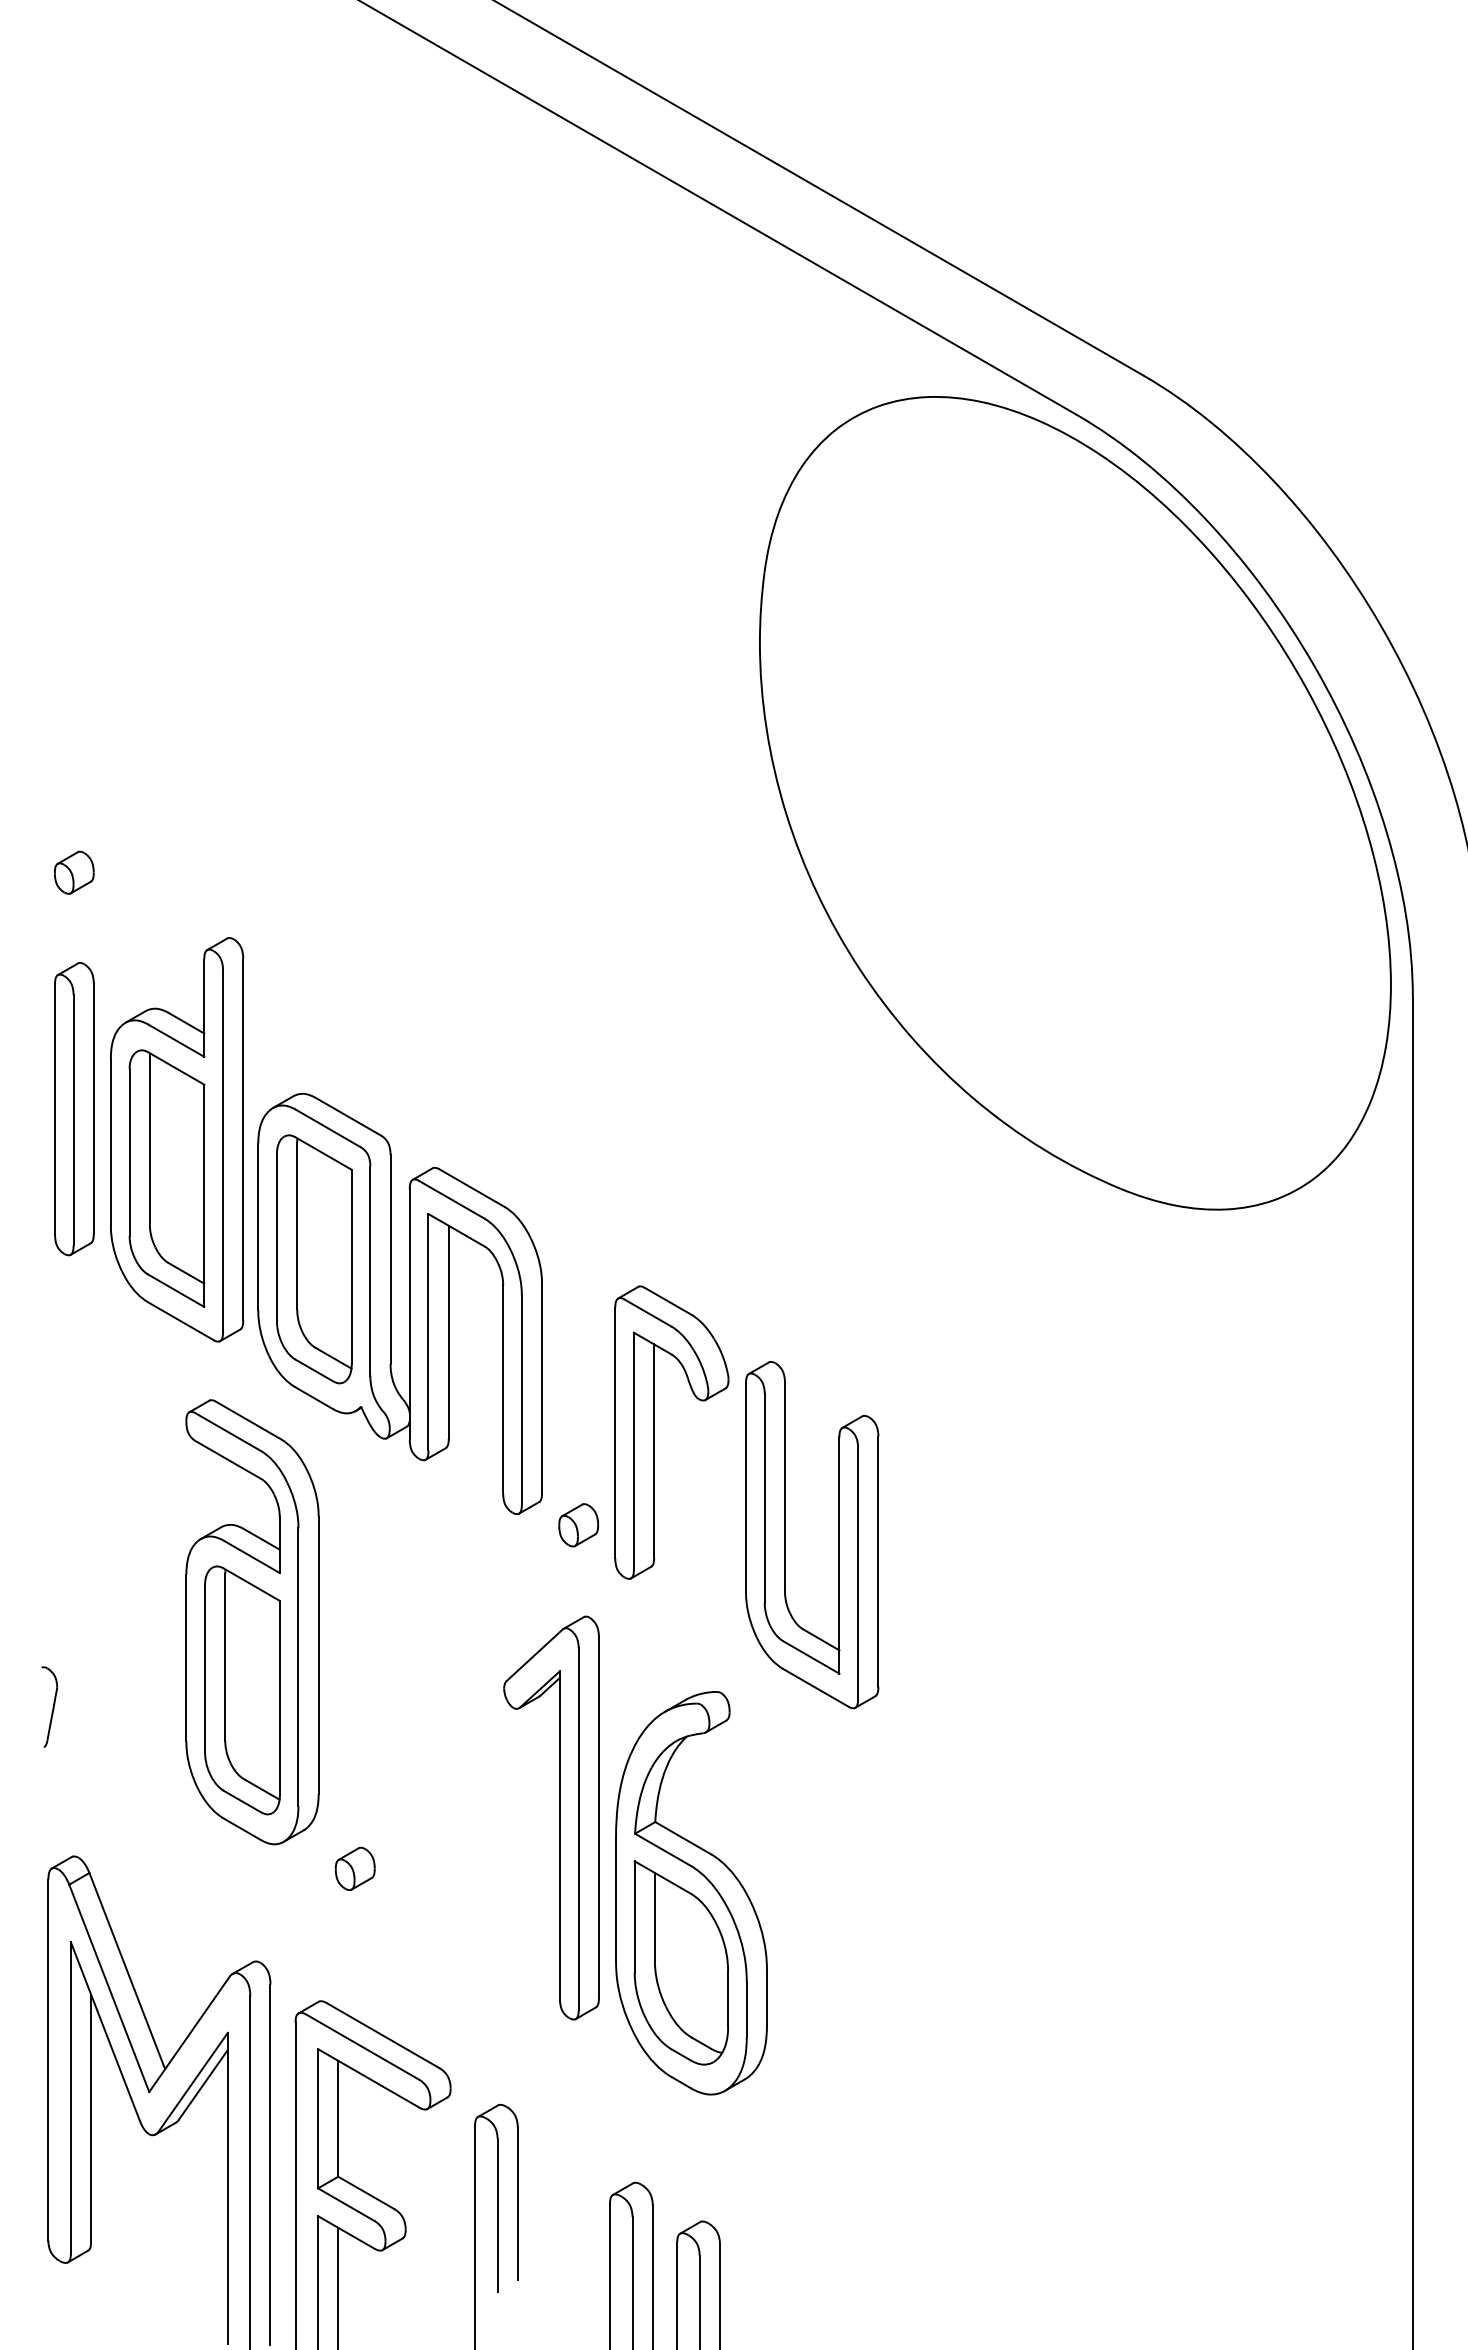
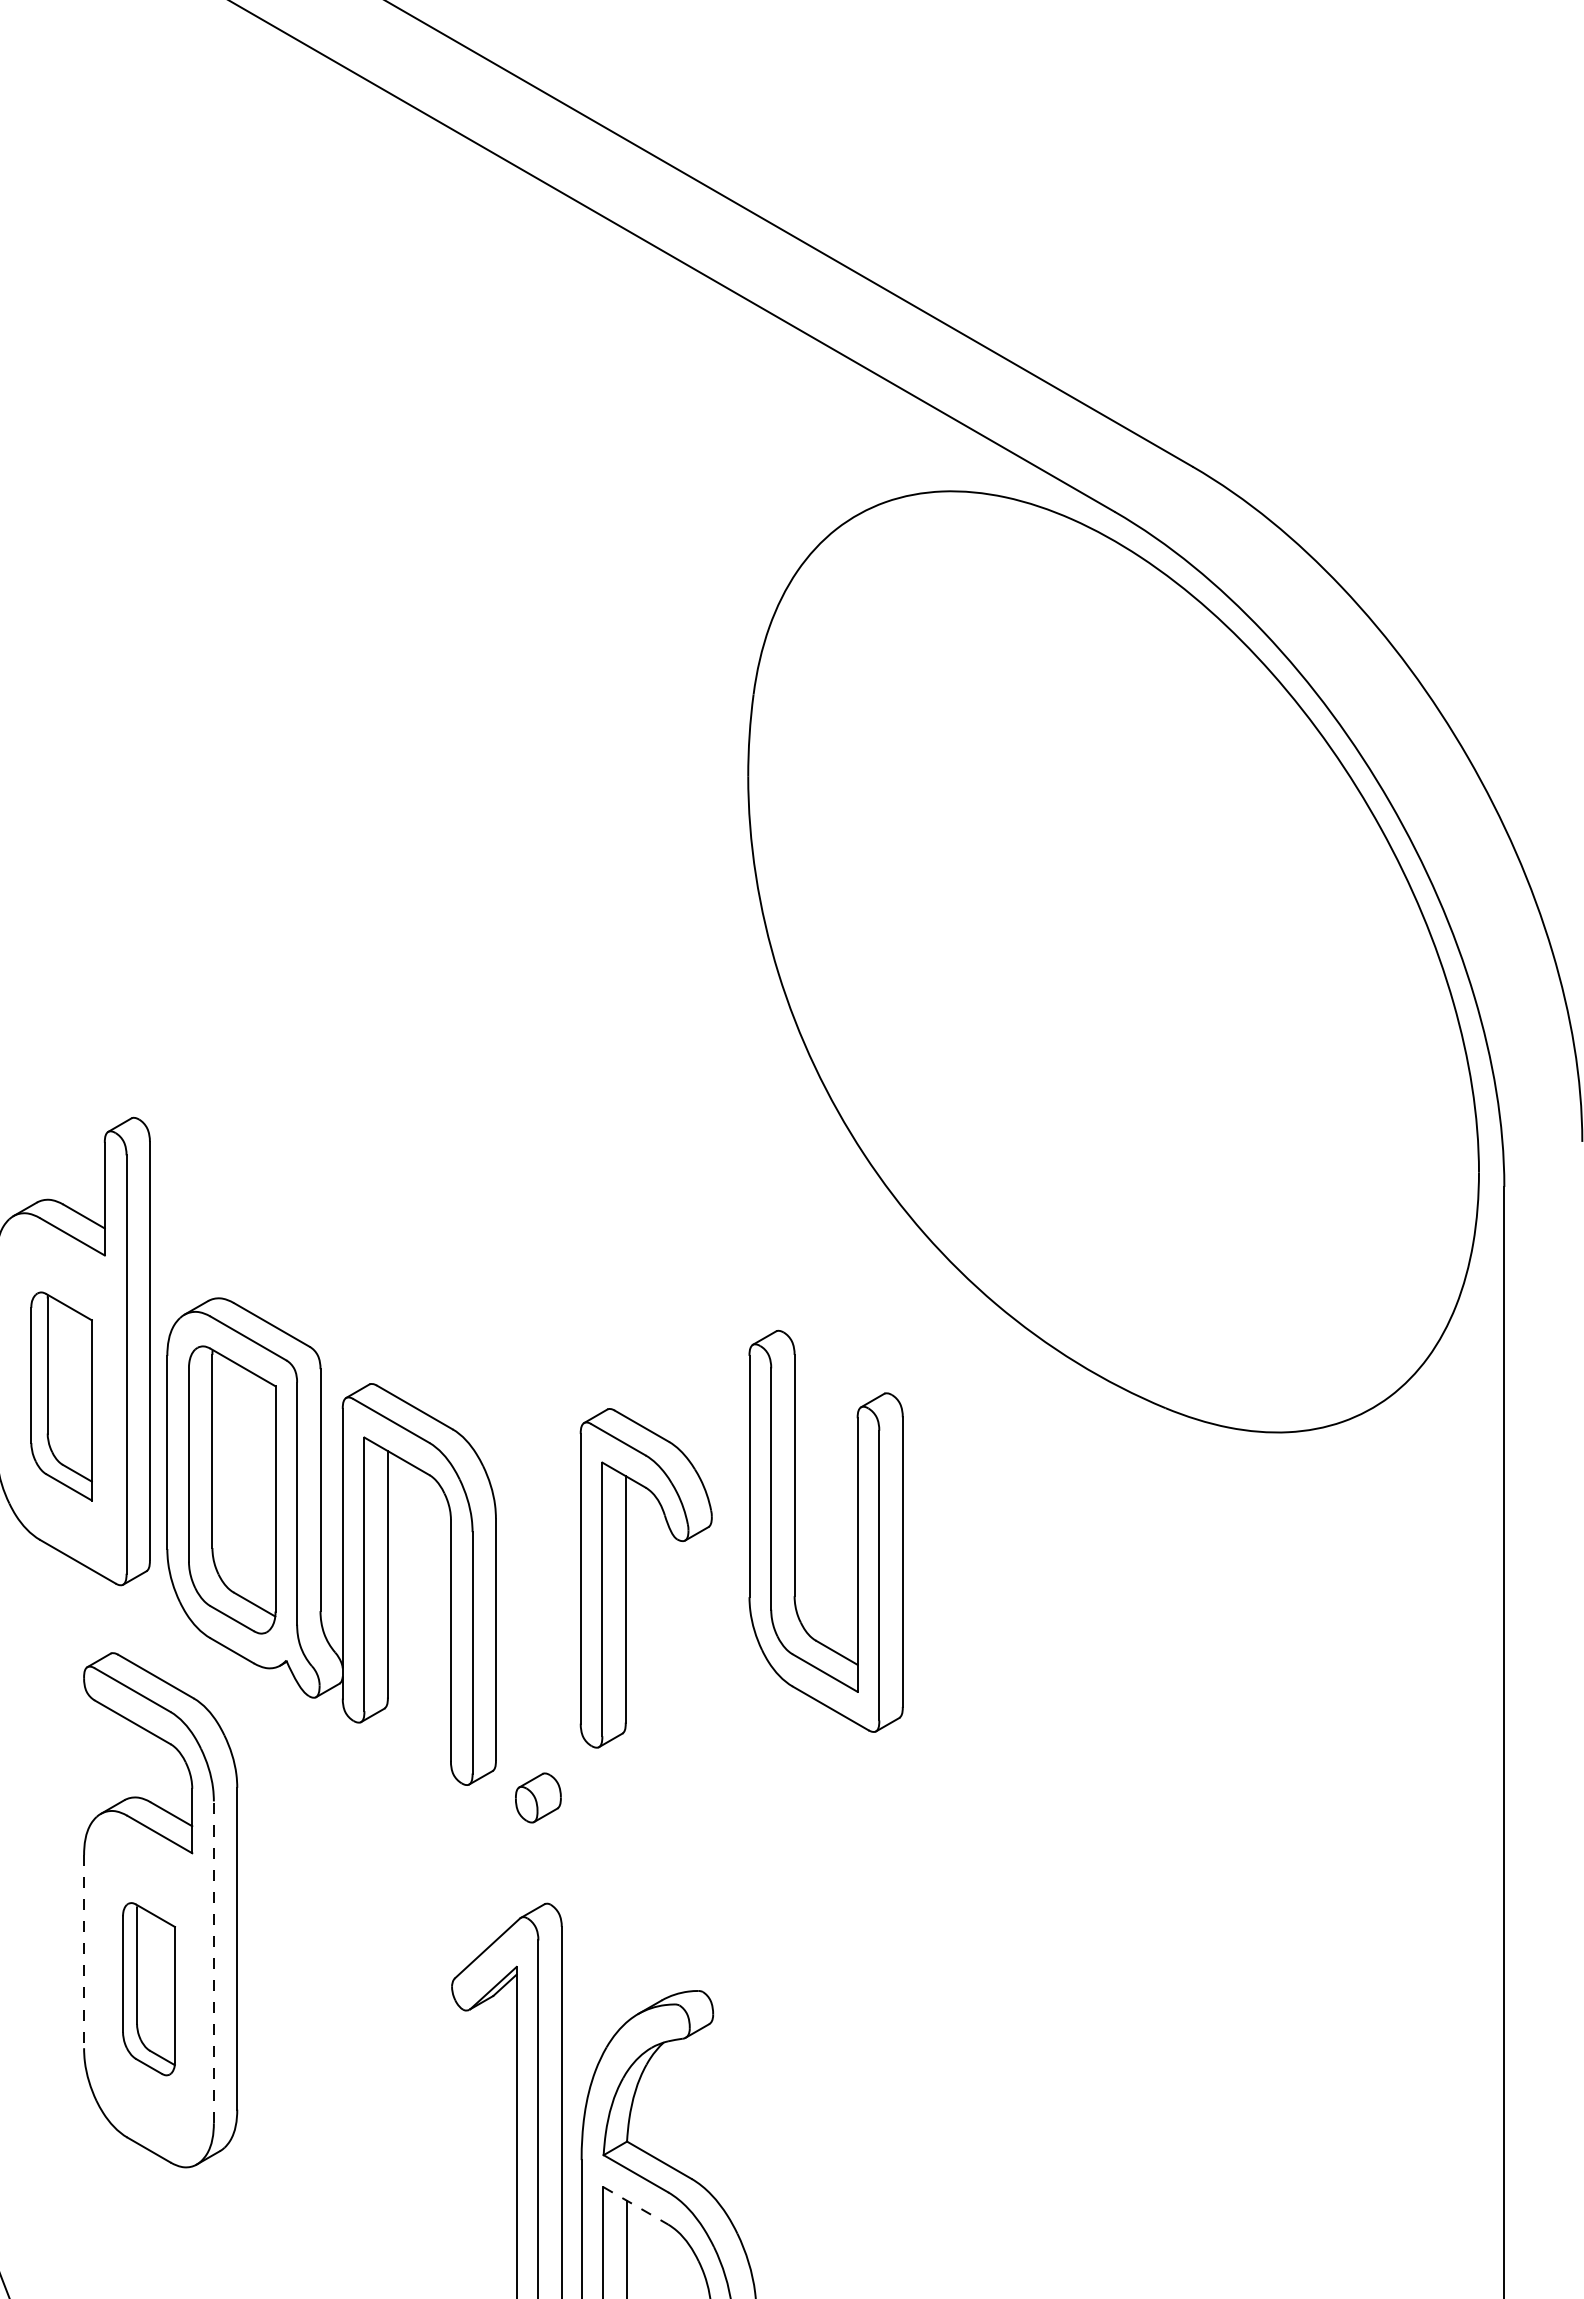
part: (166, 1178) -> (61, 1396), size x0.7
part: (654, 1432) -> (626, 1578), moved
part: (838, 1535) -> (856, 1531), moved
line: (186, 1658) -> (84, 1952), solid -> dashed
line: (298, 1667) -> (213, 1962), solid -> dashed
part: (242, 1690) -> (149, 1989), size x0.6
part: (354, 1868) -> (278, 2195), removed
line: (663, 1877) -> (636, 2205), solid -> dashed

